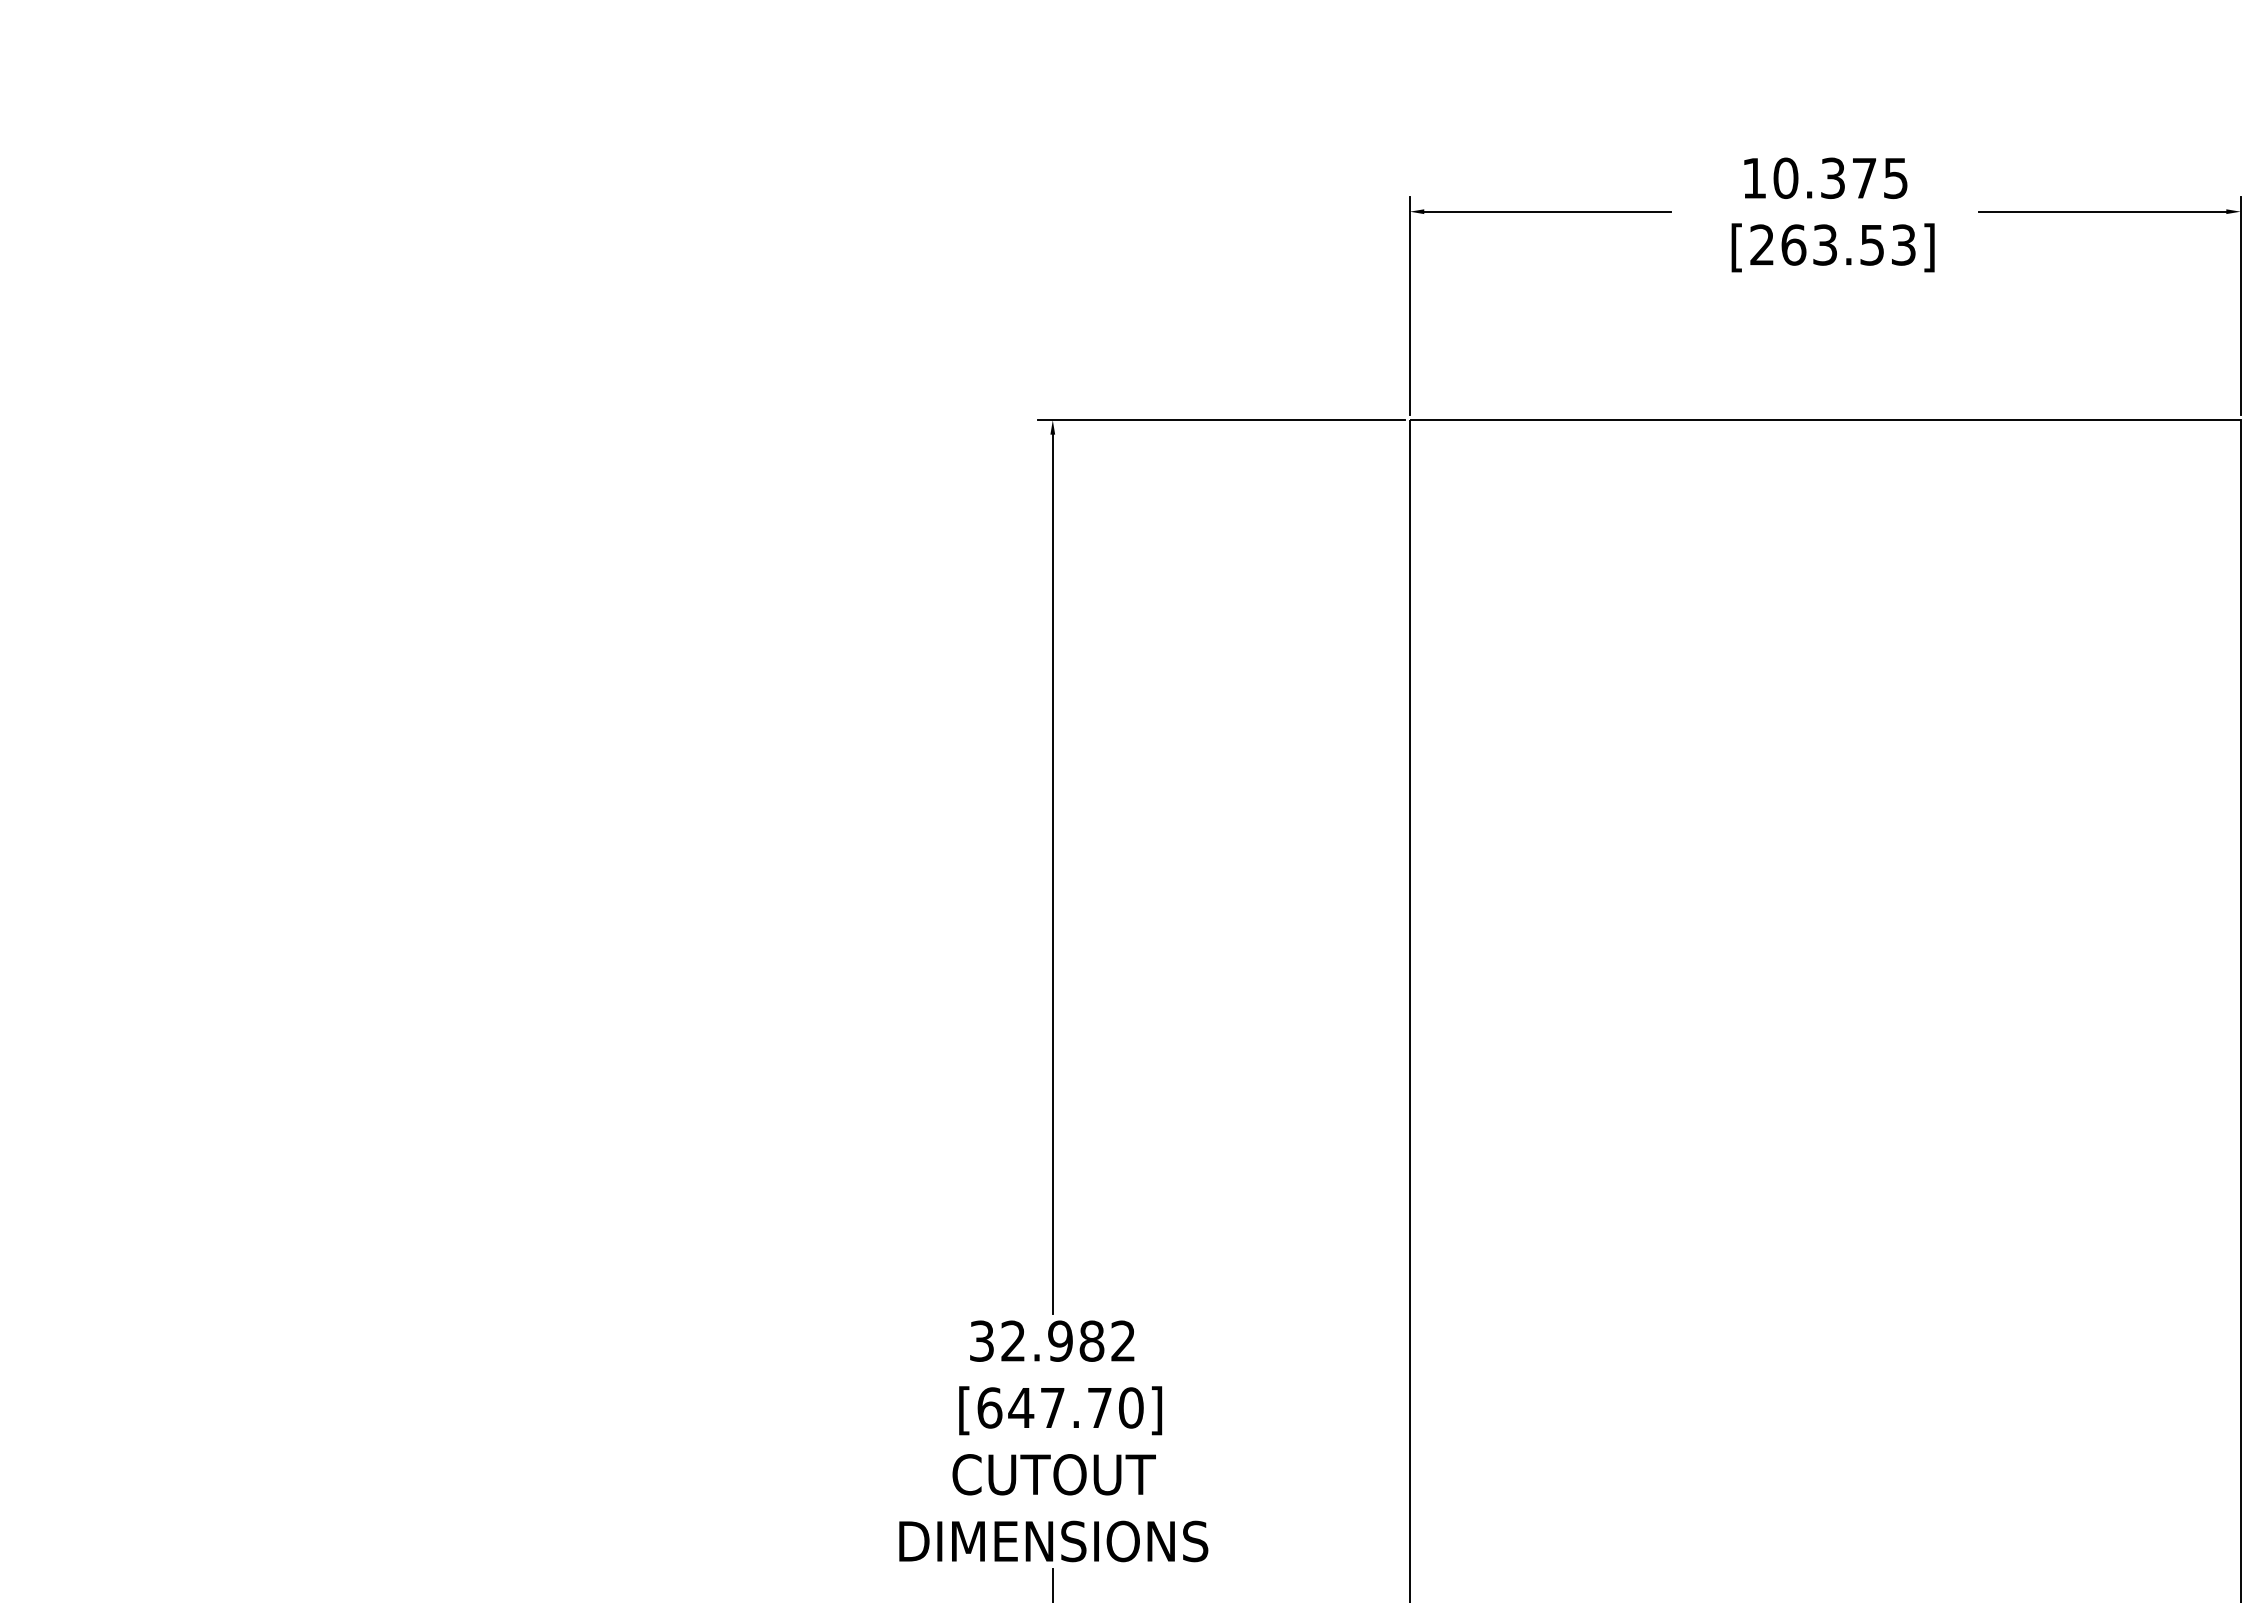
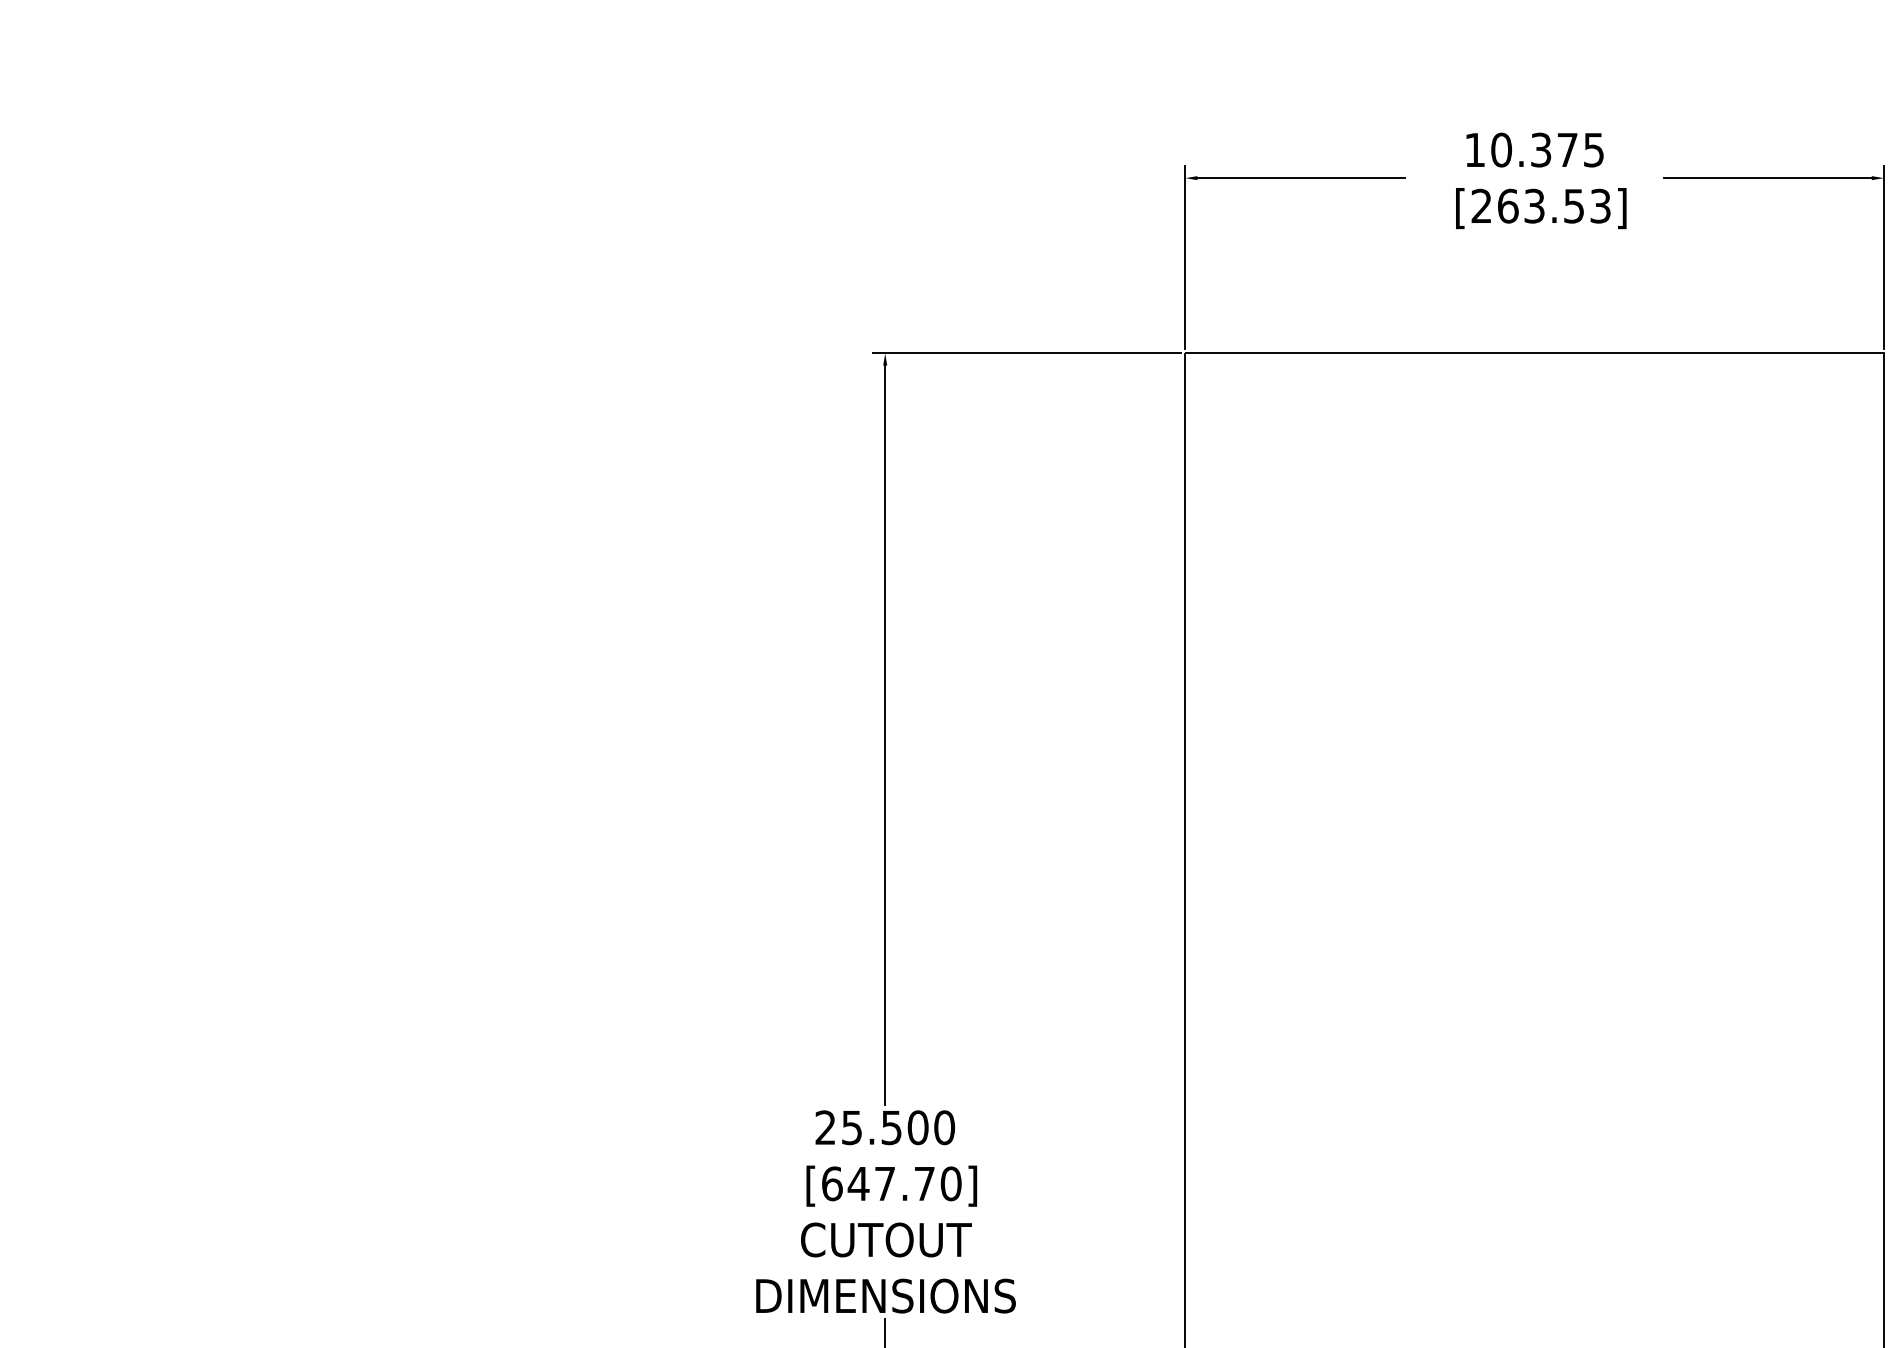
text: (1052, 1340) -> (884, 1127), 32.982 -> 25.500

